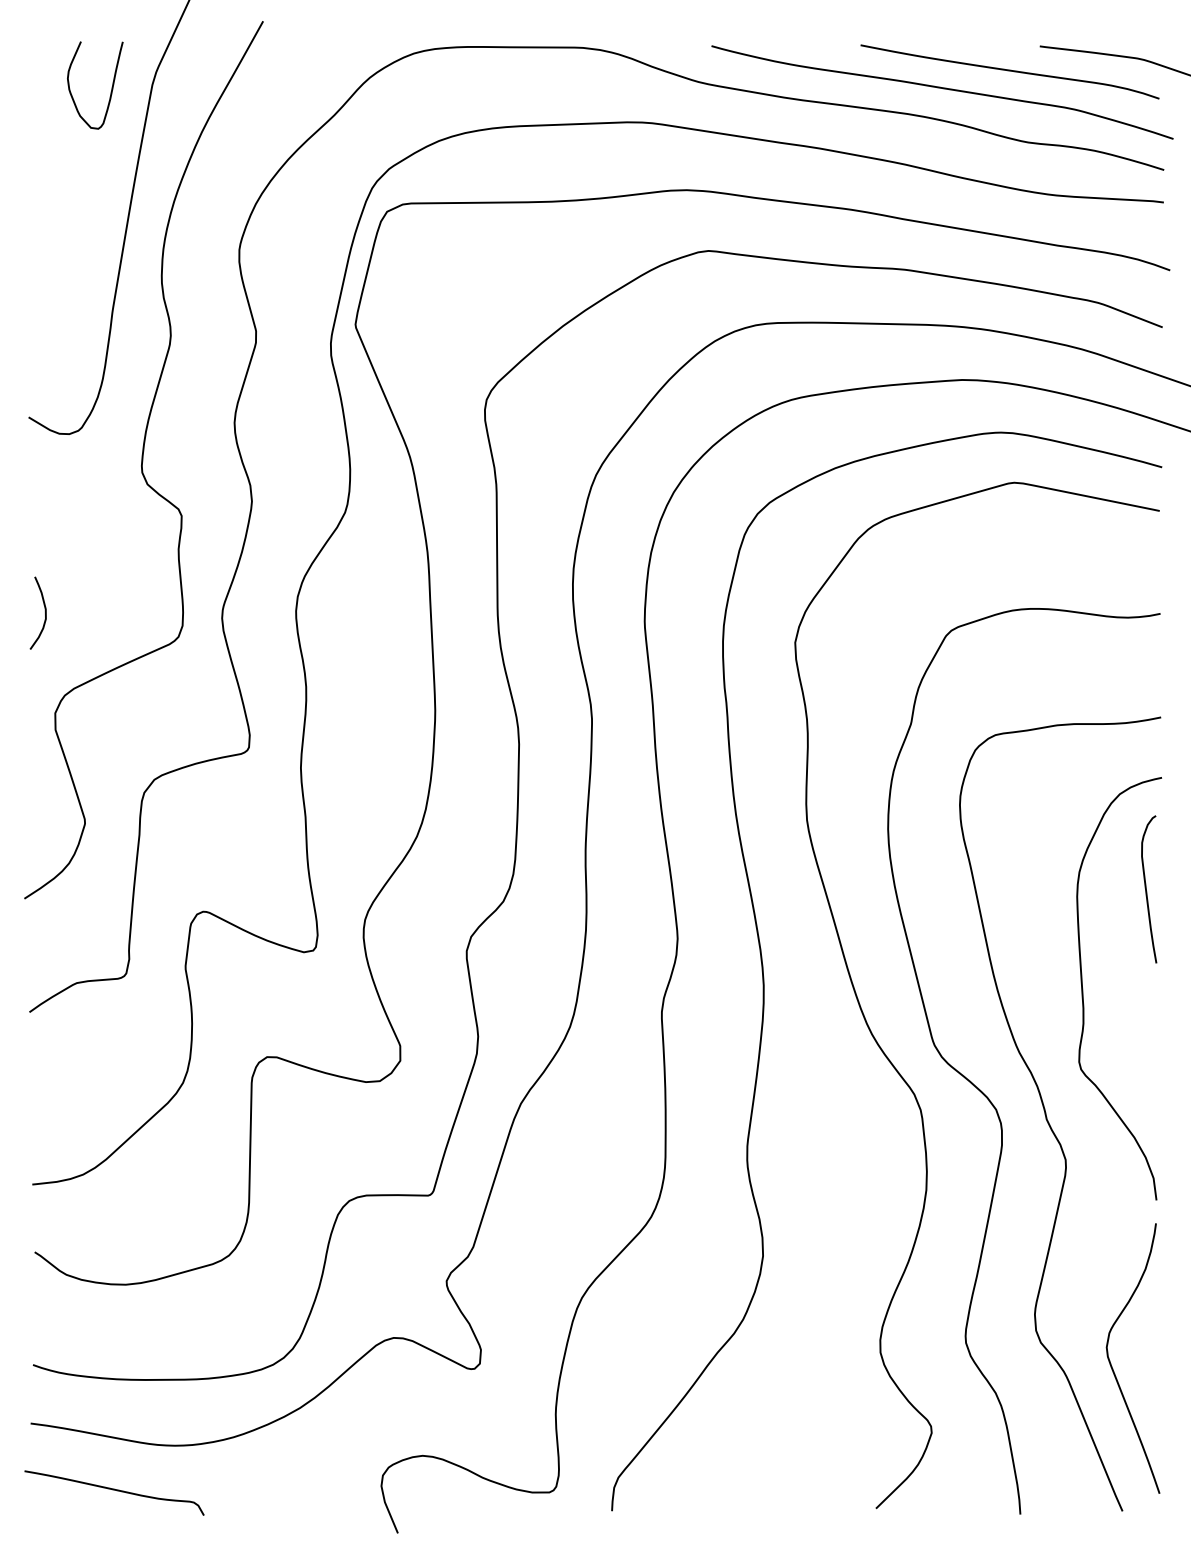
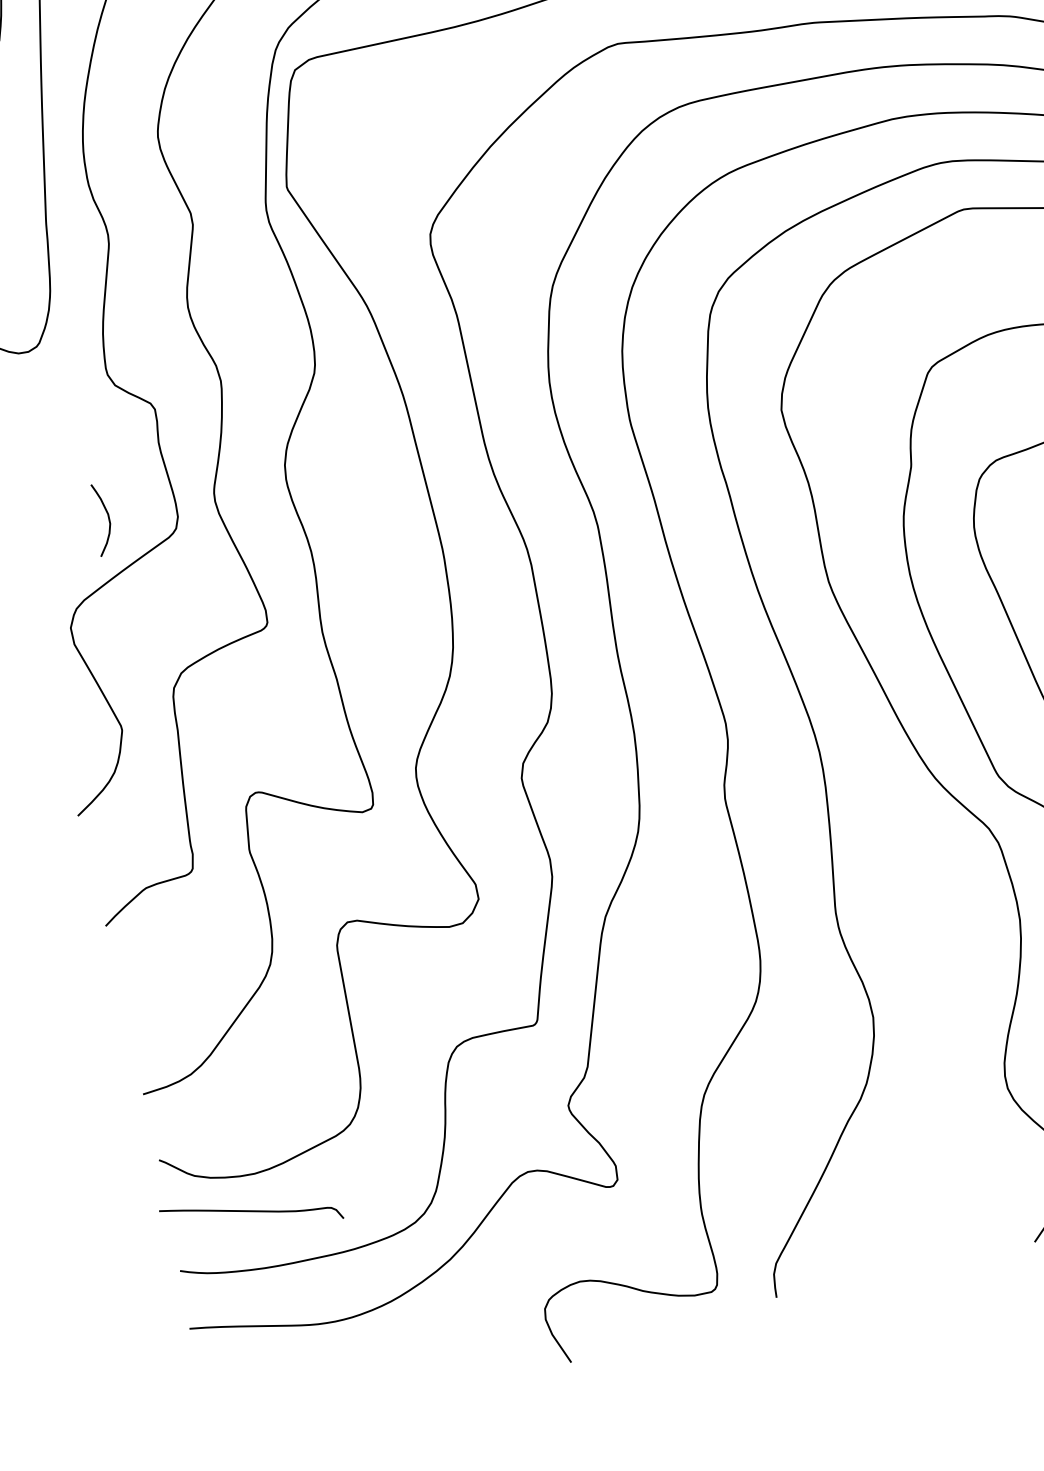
curve: (44, 611) -> (107, 516), moved
curve: (114, 1490) -> (251, 1212), moved

